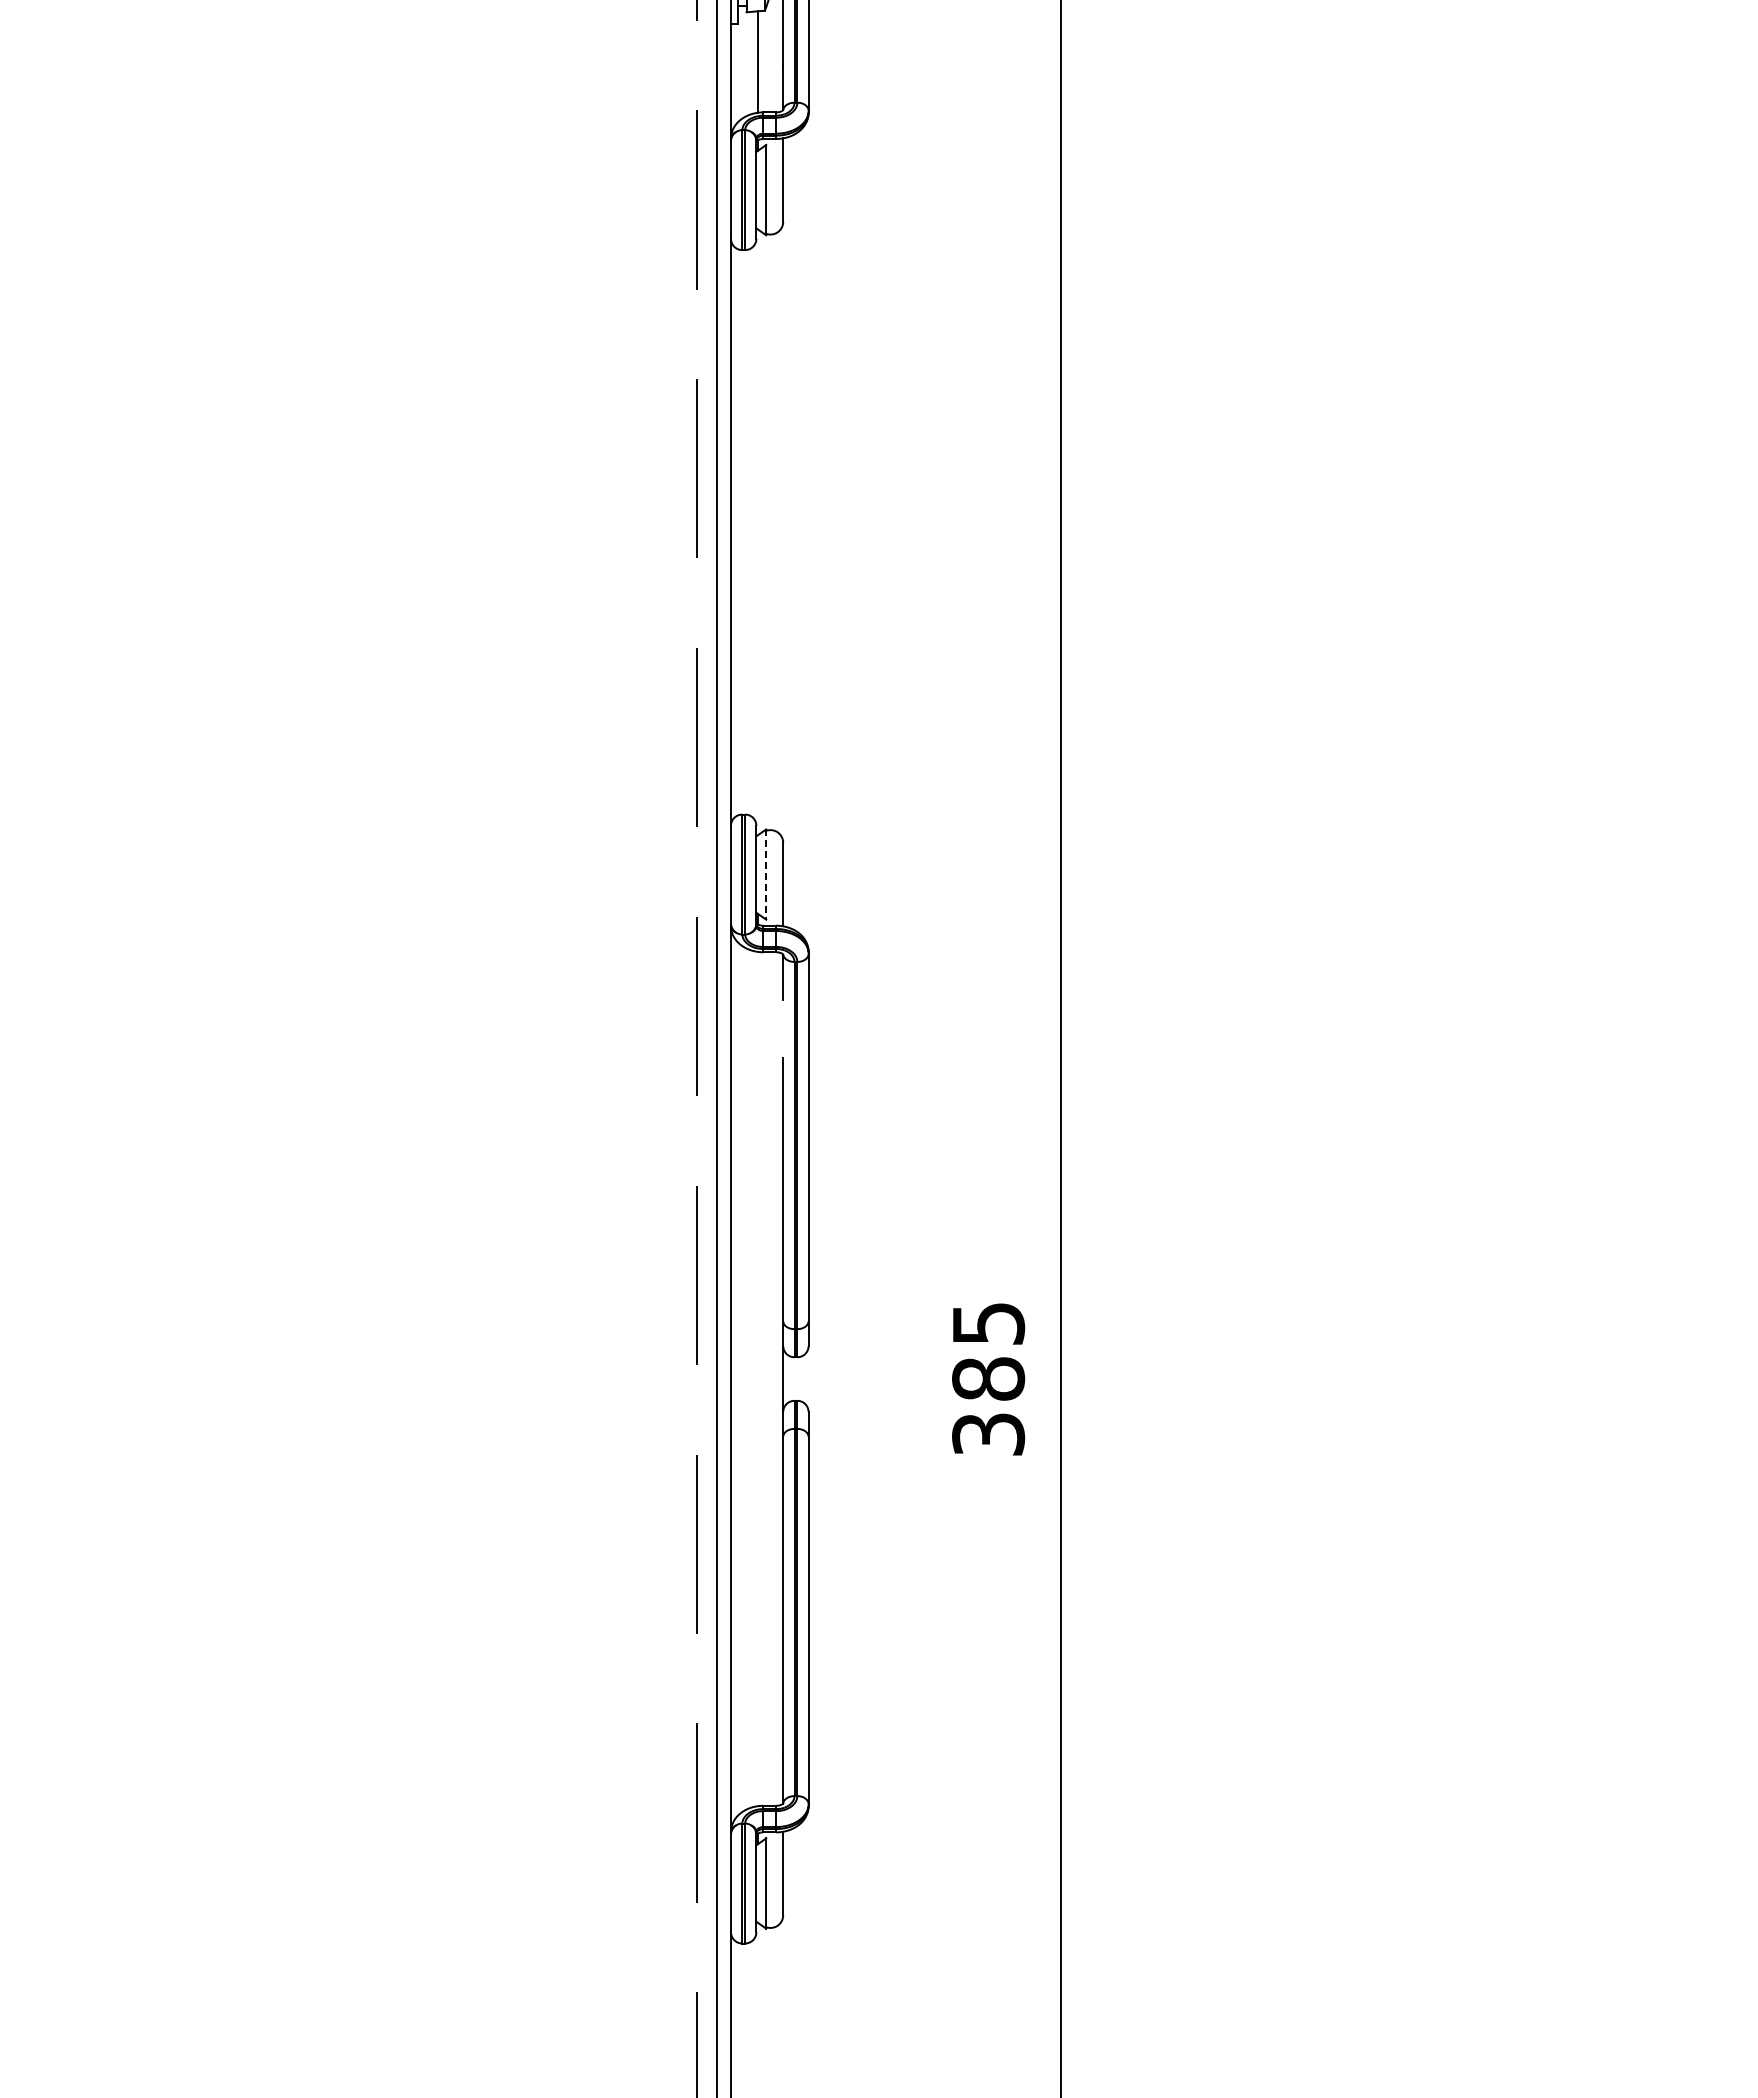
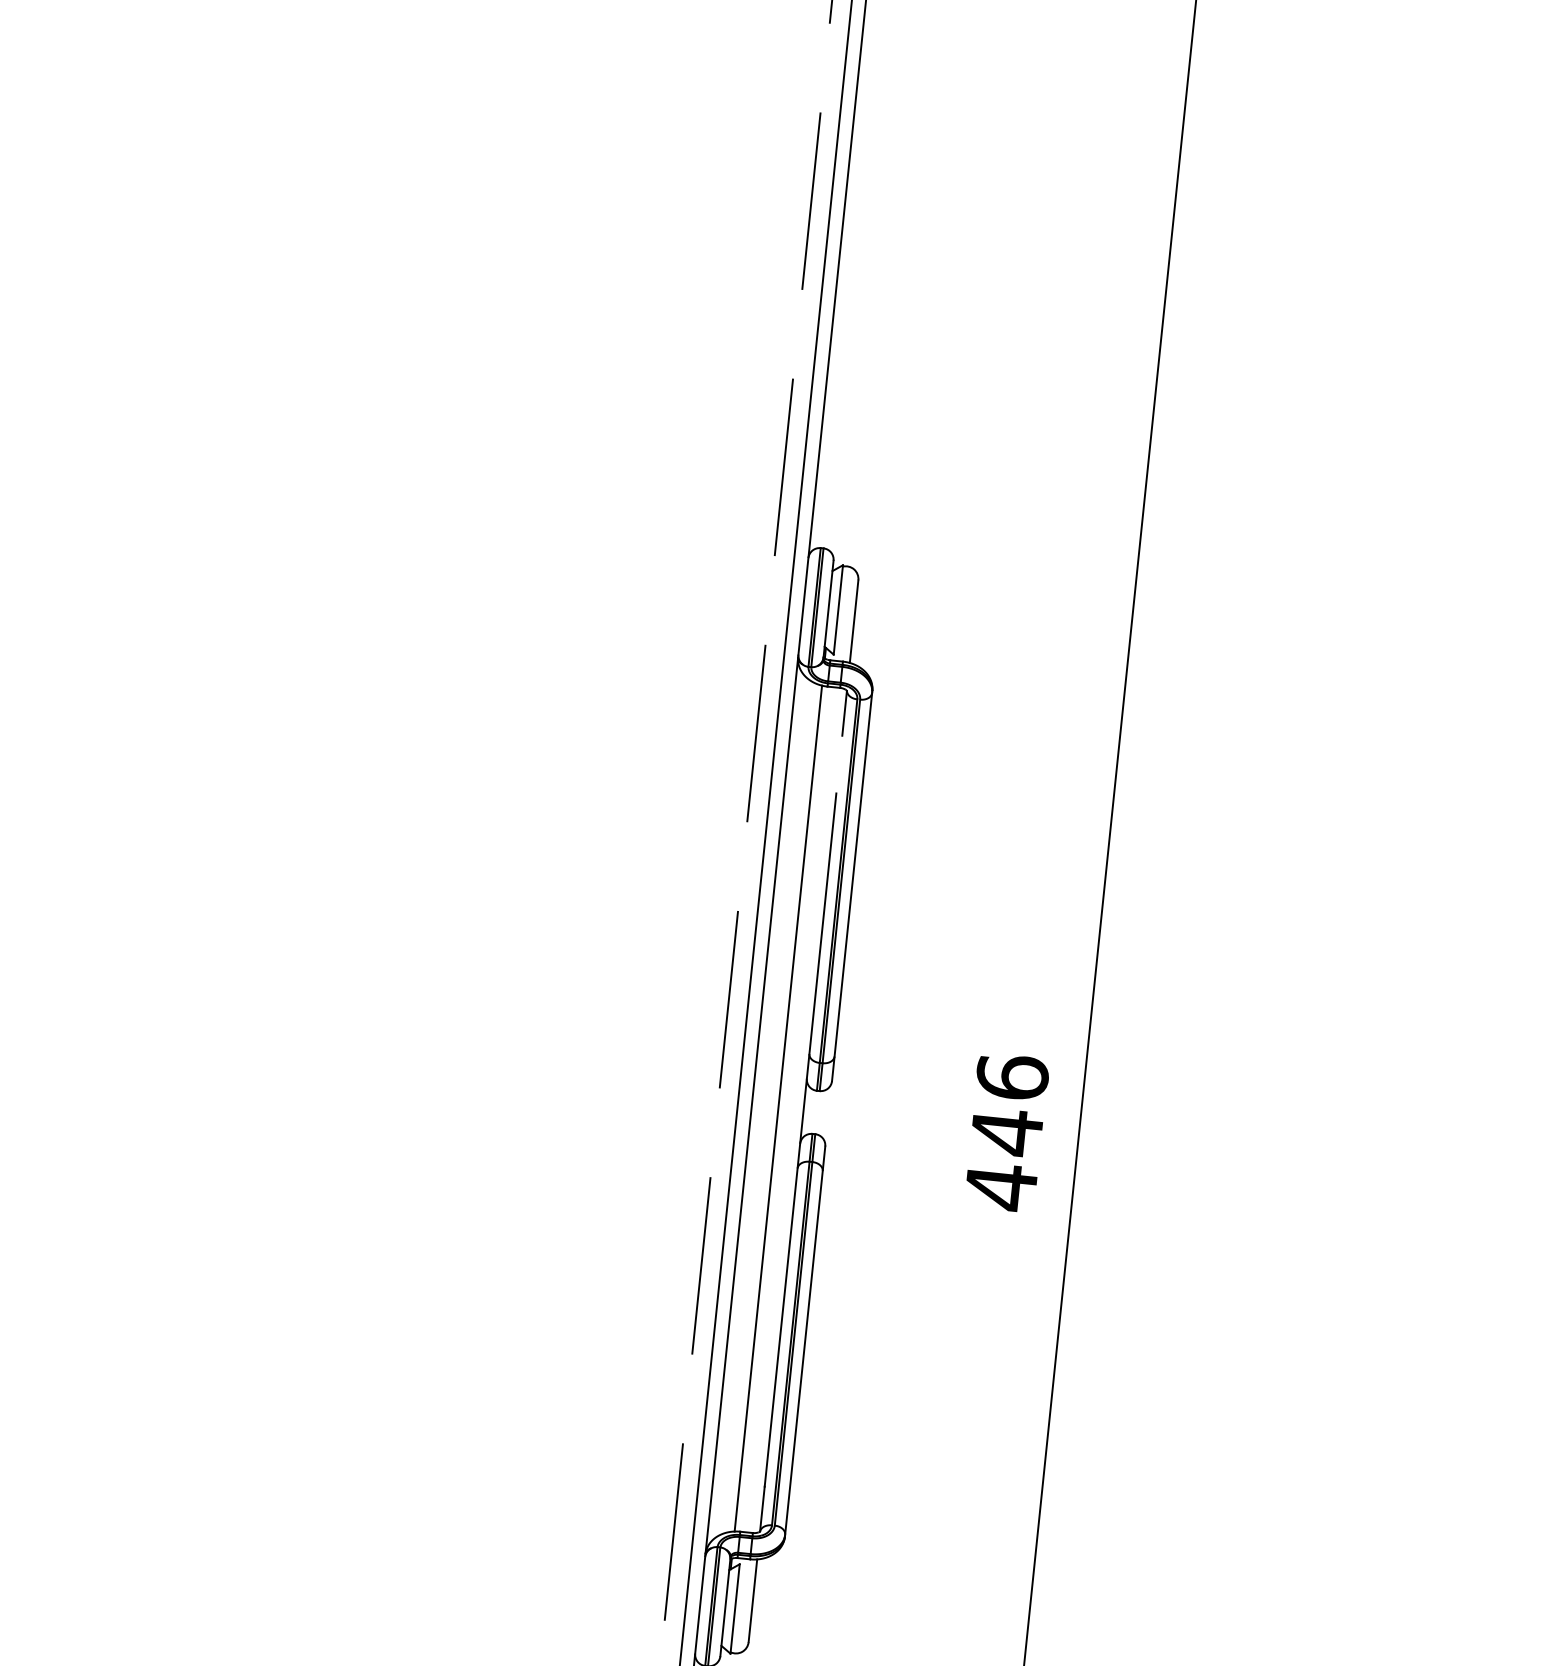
line: (766, 875) -> (838, 610), dashed -> solid
line: (757, 1378) -> (778, 1108), added
text: (988, 1379) -> (1006, 1132), 385 -> 446

